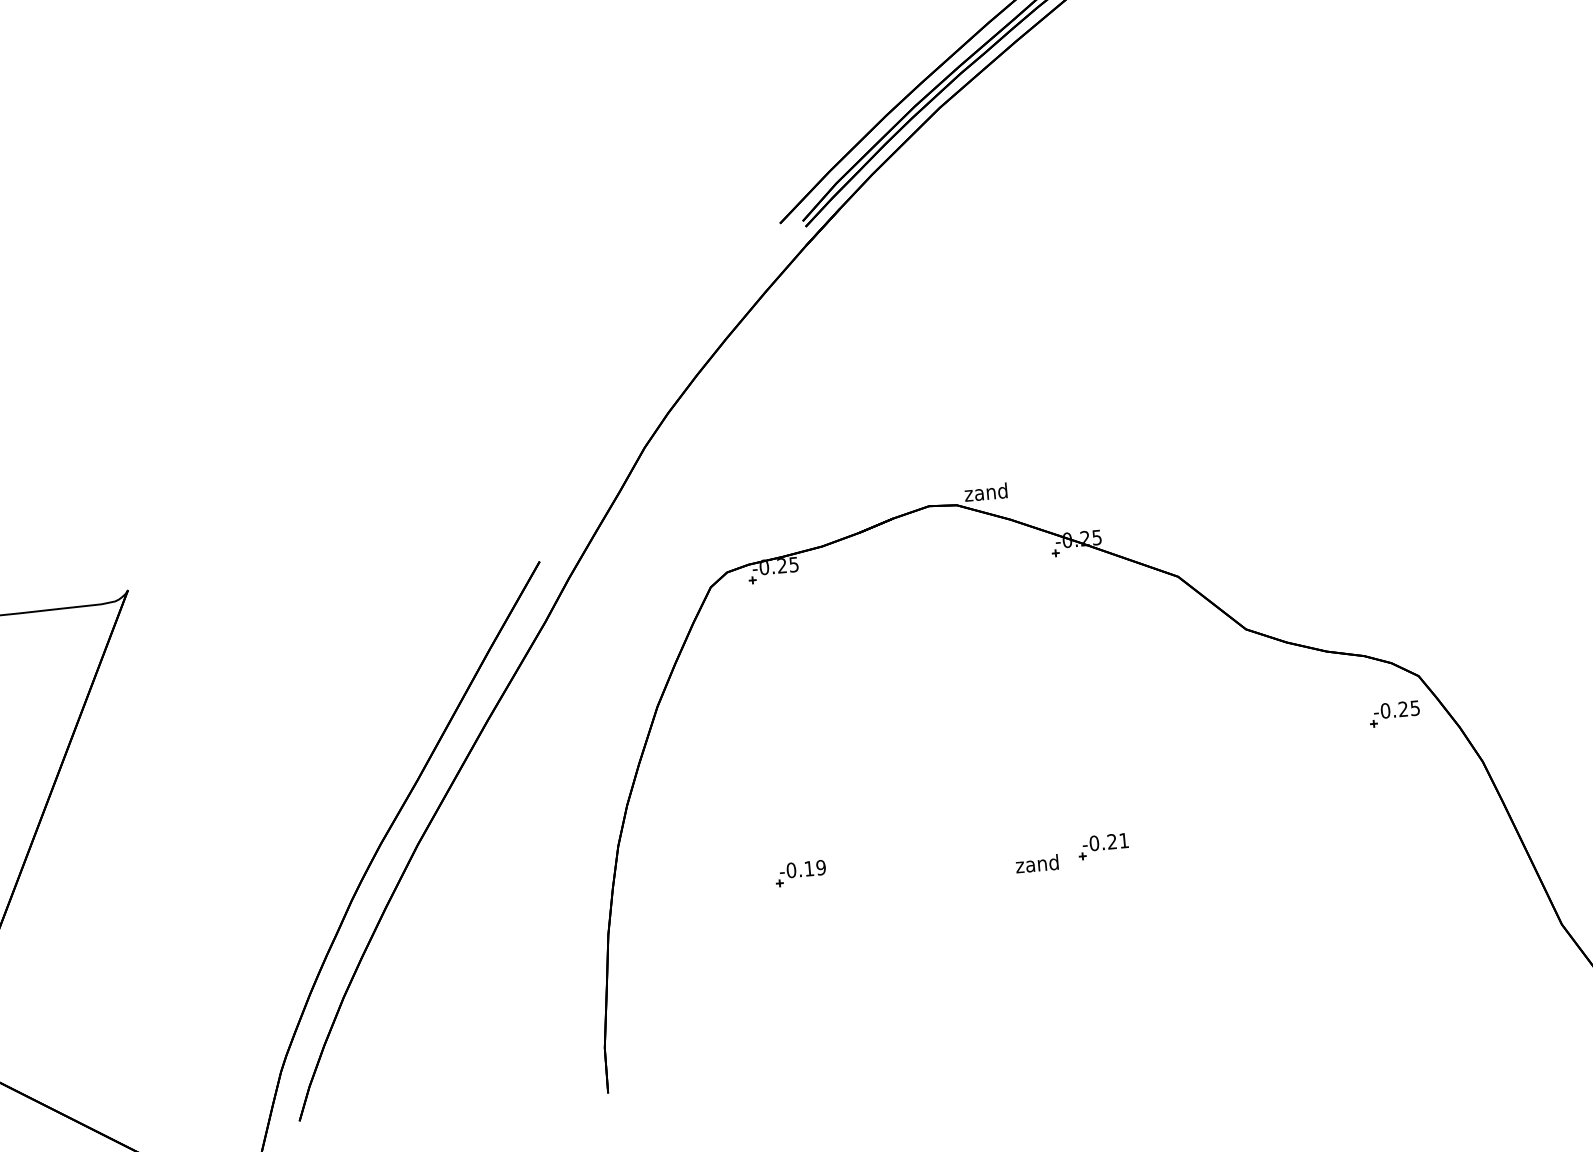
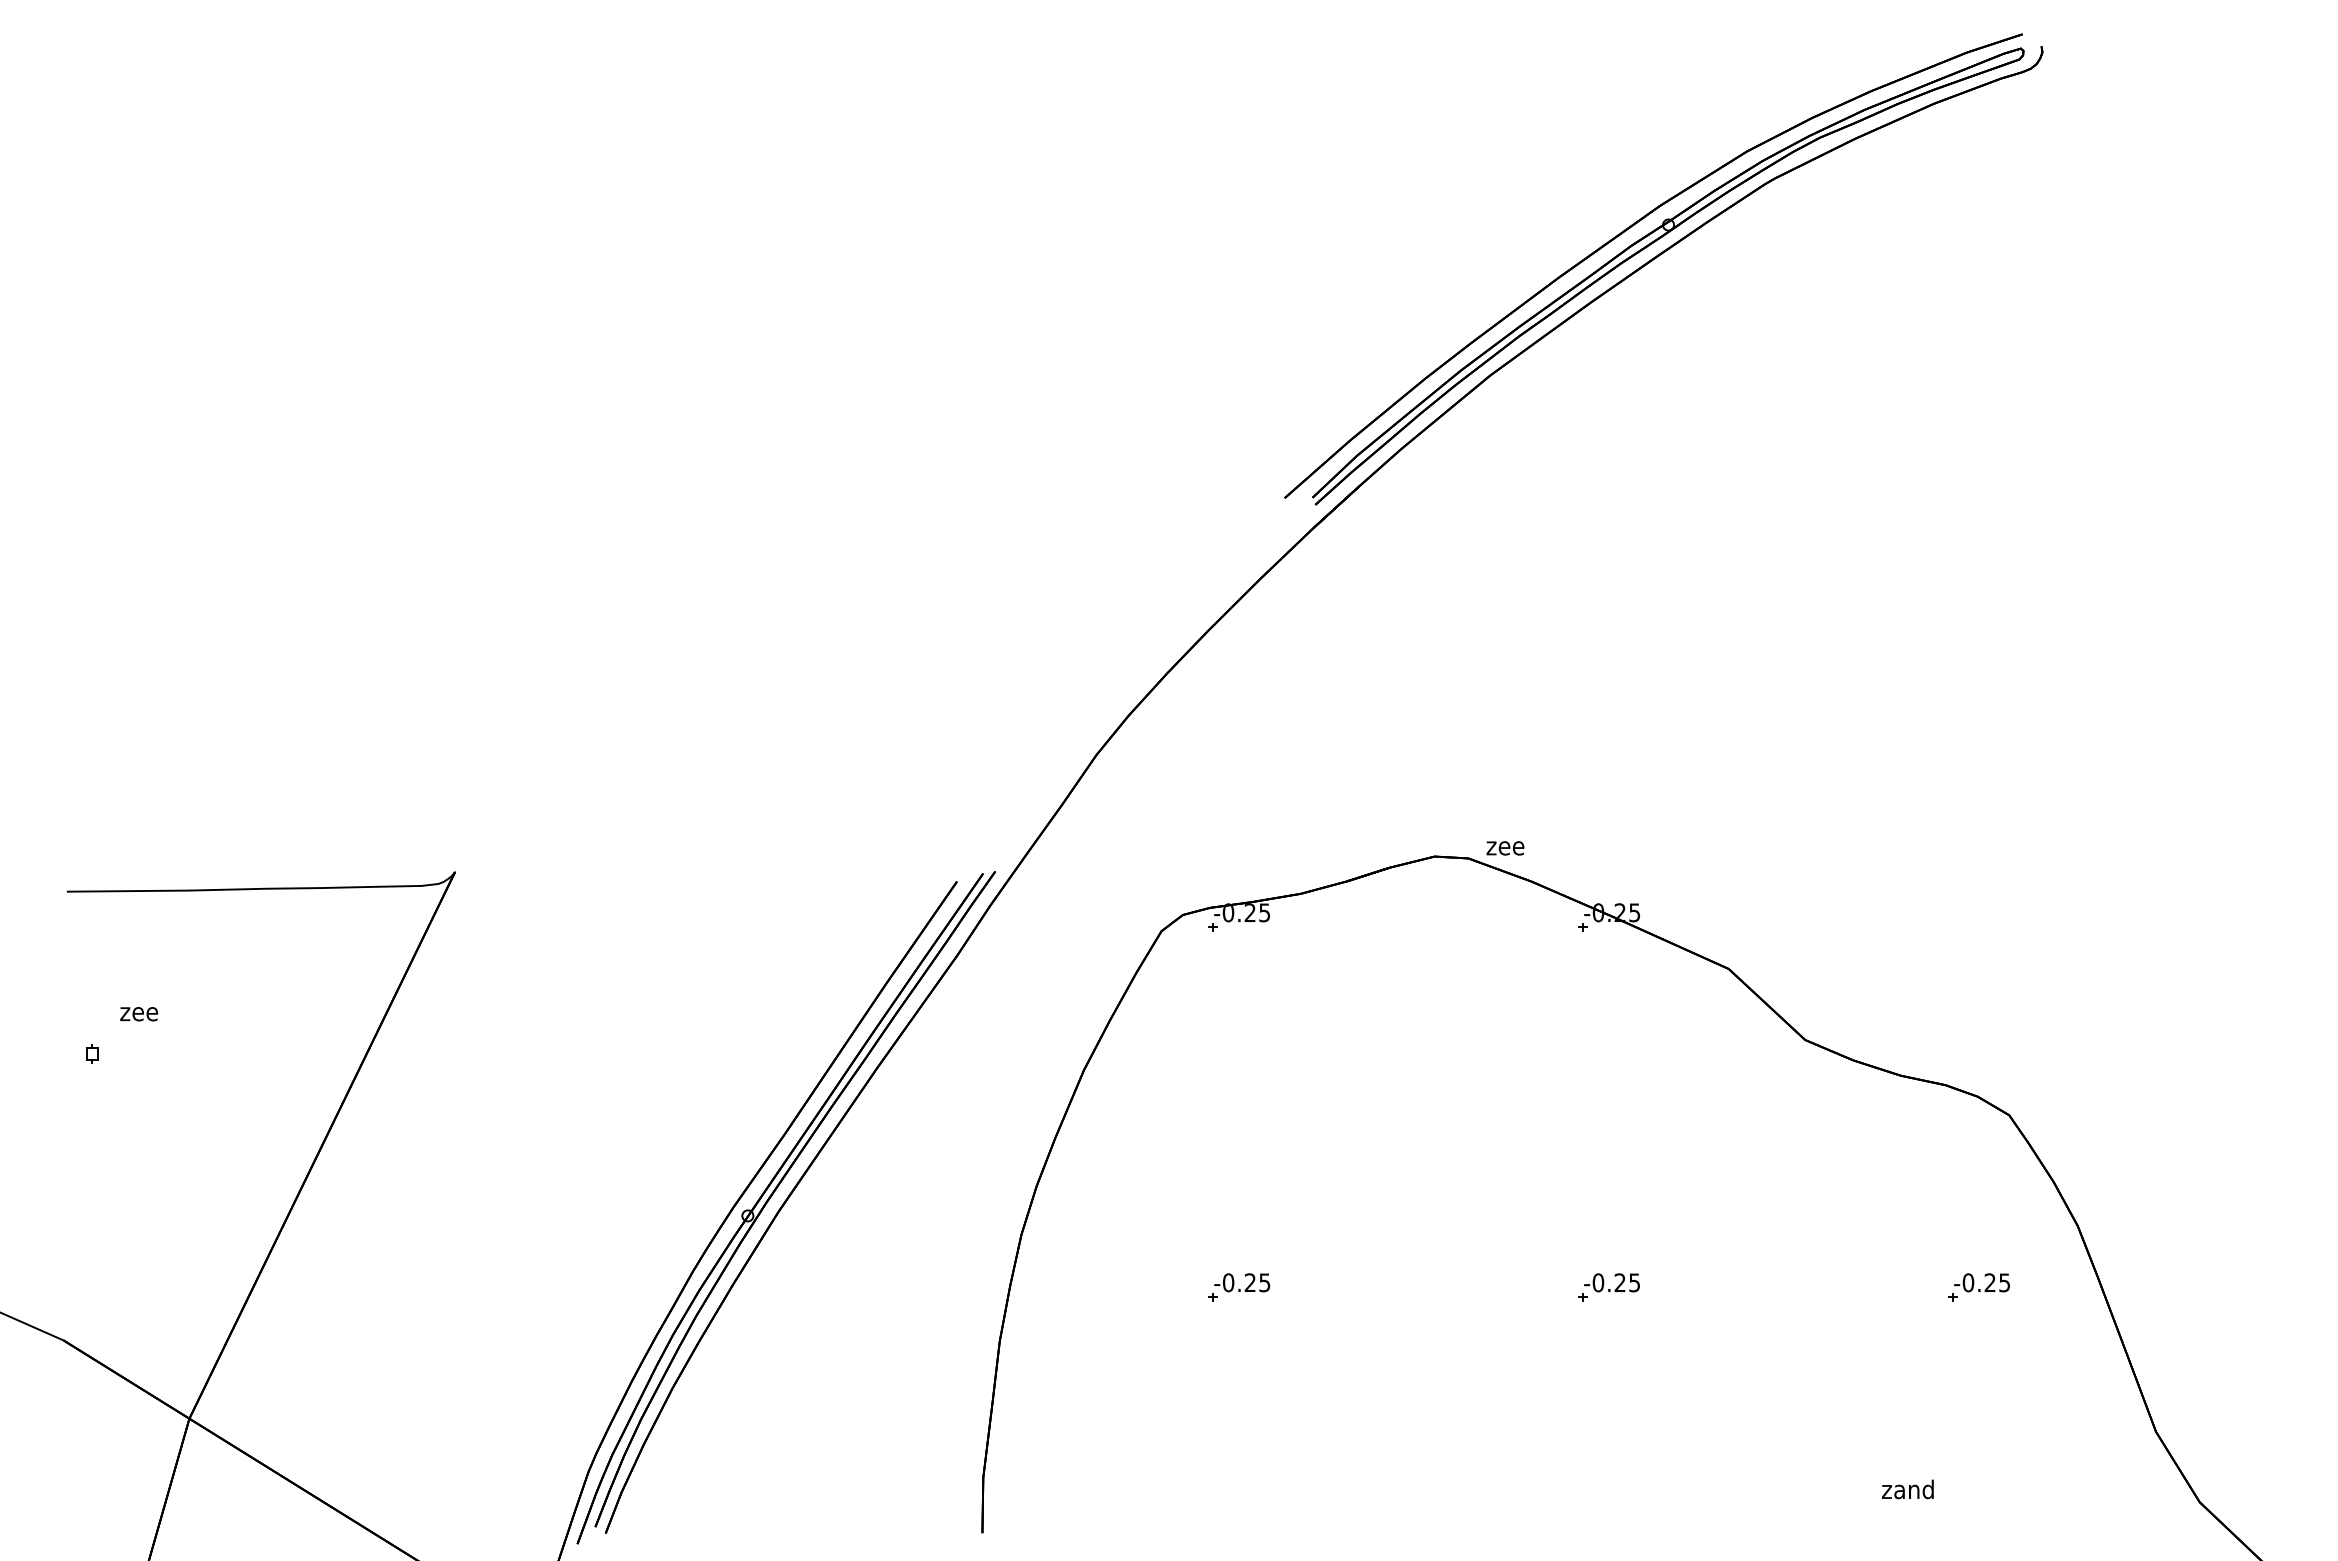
text: (985, 492) -> (1504, 845), zand -> zee
part: (1394, 713) -> (1978, 1287), moved
part: (410, 833) -> (771, 1197), added
text: (1123, 840) -> (1634, 1282), -0.21 -> -0.25
text: (1036, 863) -> (1907, 1489), moved
text: (815, 868) -> (1257, 1282), -0.19 -> -0.25

